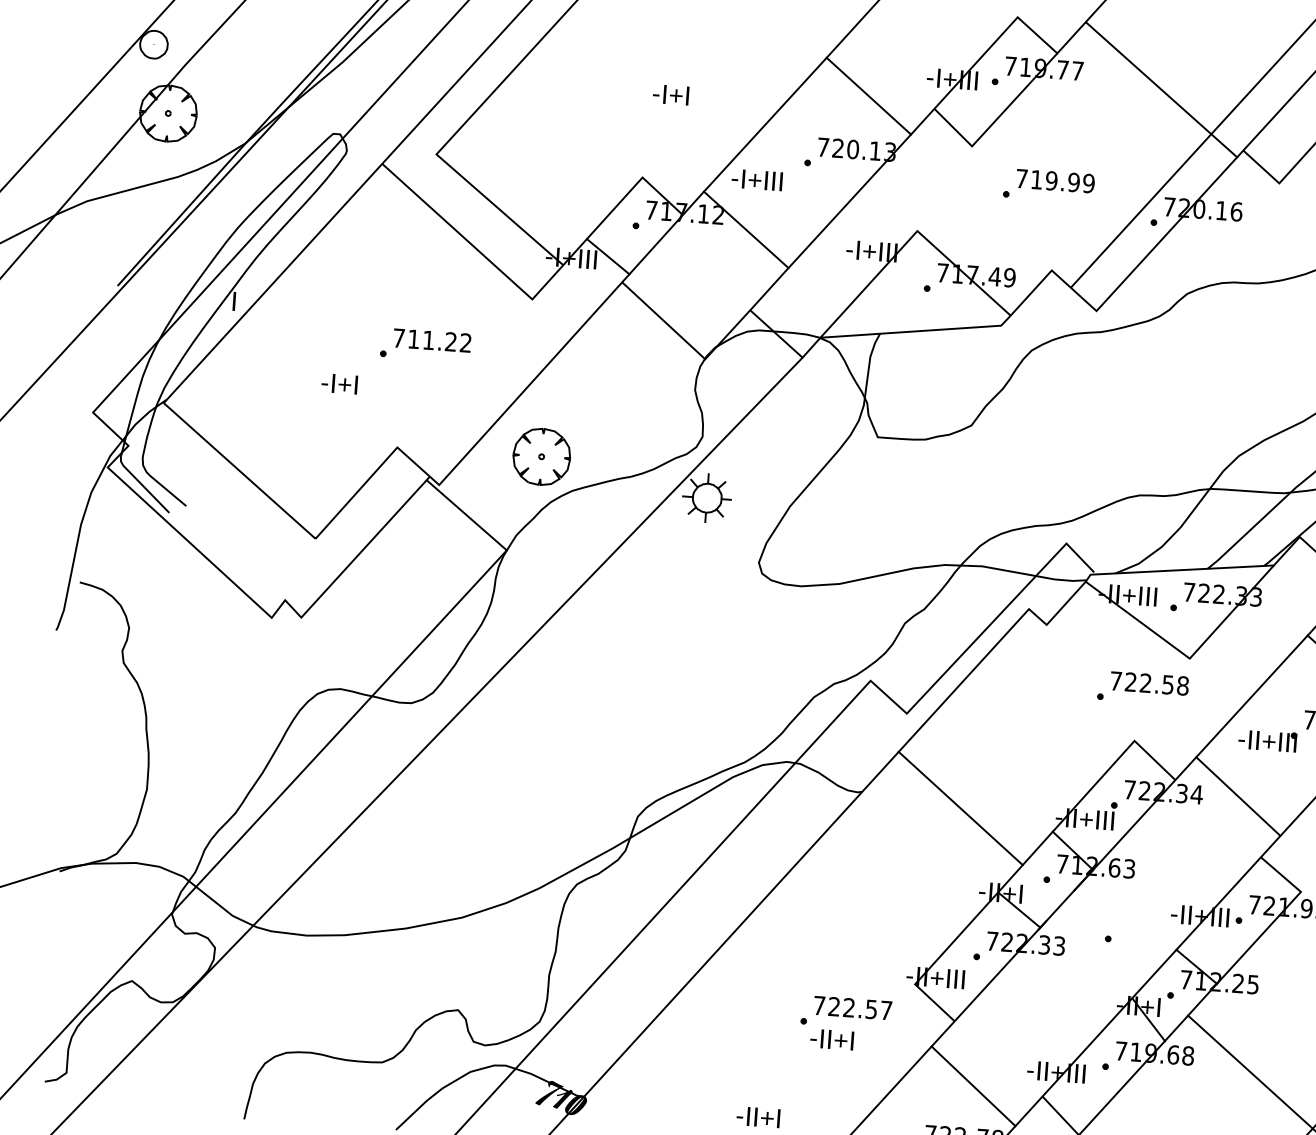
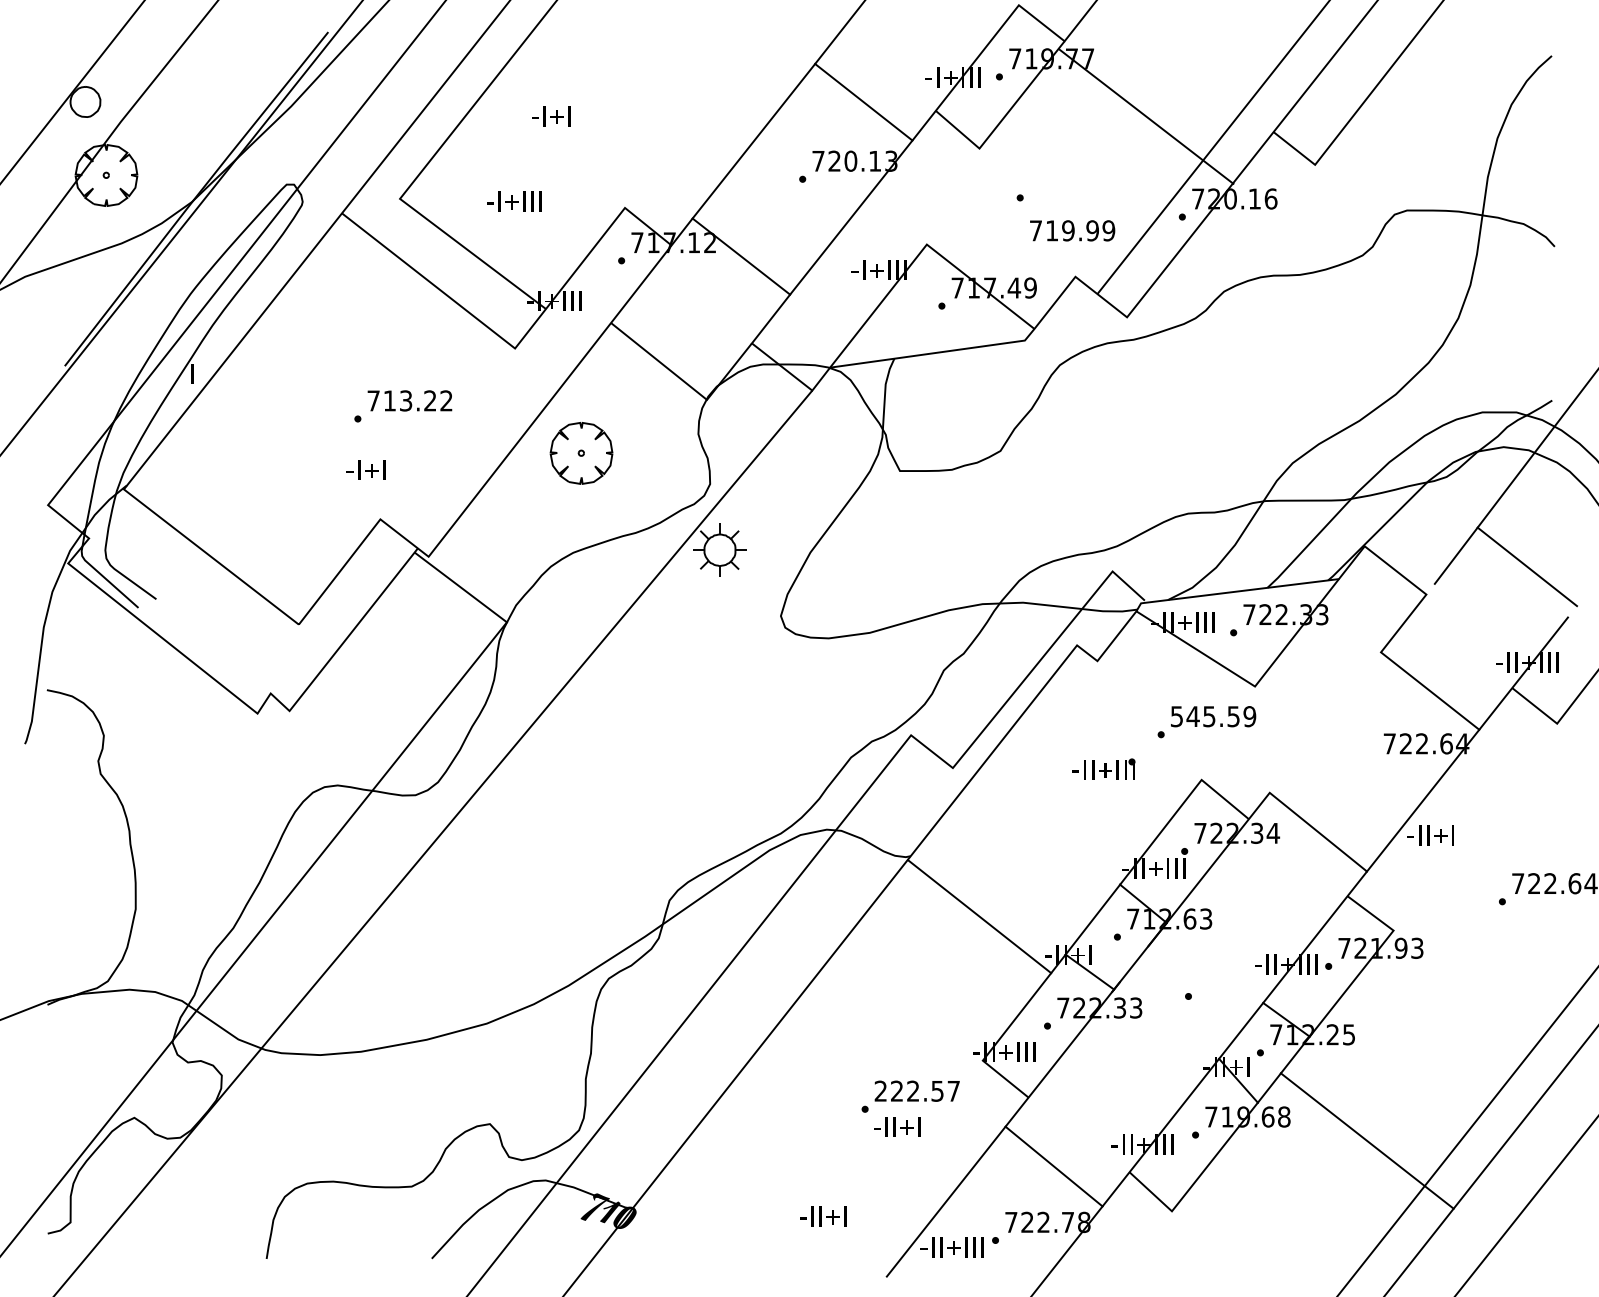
line: (1161, 89) -> (1146, 116), moved
text: (671, 95) -> (551, 116), moved
text: (757, 179) -> (514, 201), moved
text: (1055, 180) -> (1072, 230), moved
line: (607, 255) -> (593, 295), removed
text: (429, 340) -> (406, 400), 711.22 -> 713.22
text: (339, 383) -> (365, 469), moved
part: (541, 457) -> (581, 453), moved
text: (1149, 683) -> (1213, 716), 722.58 -> 545.59
line: (1252, 696) -> (1325, 722), removed
part: (1267, 739) -> (1103, 768), moved
line: (960, 808) -> (979, 916), moved
text: (819, 1005) -> (880, 1090), 722.57 -> 222.57

